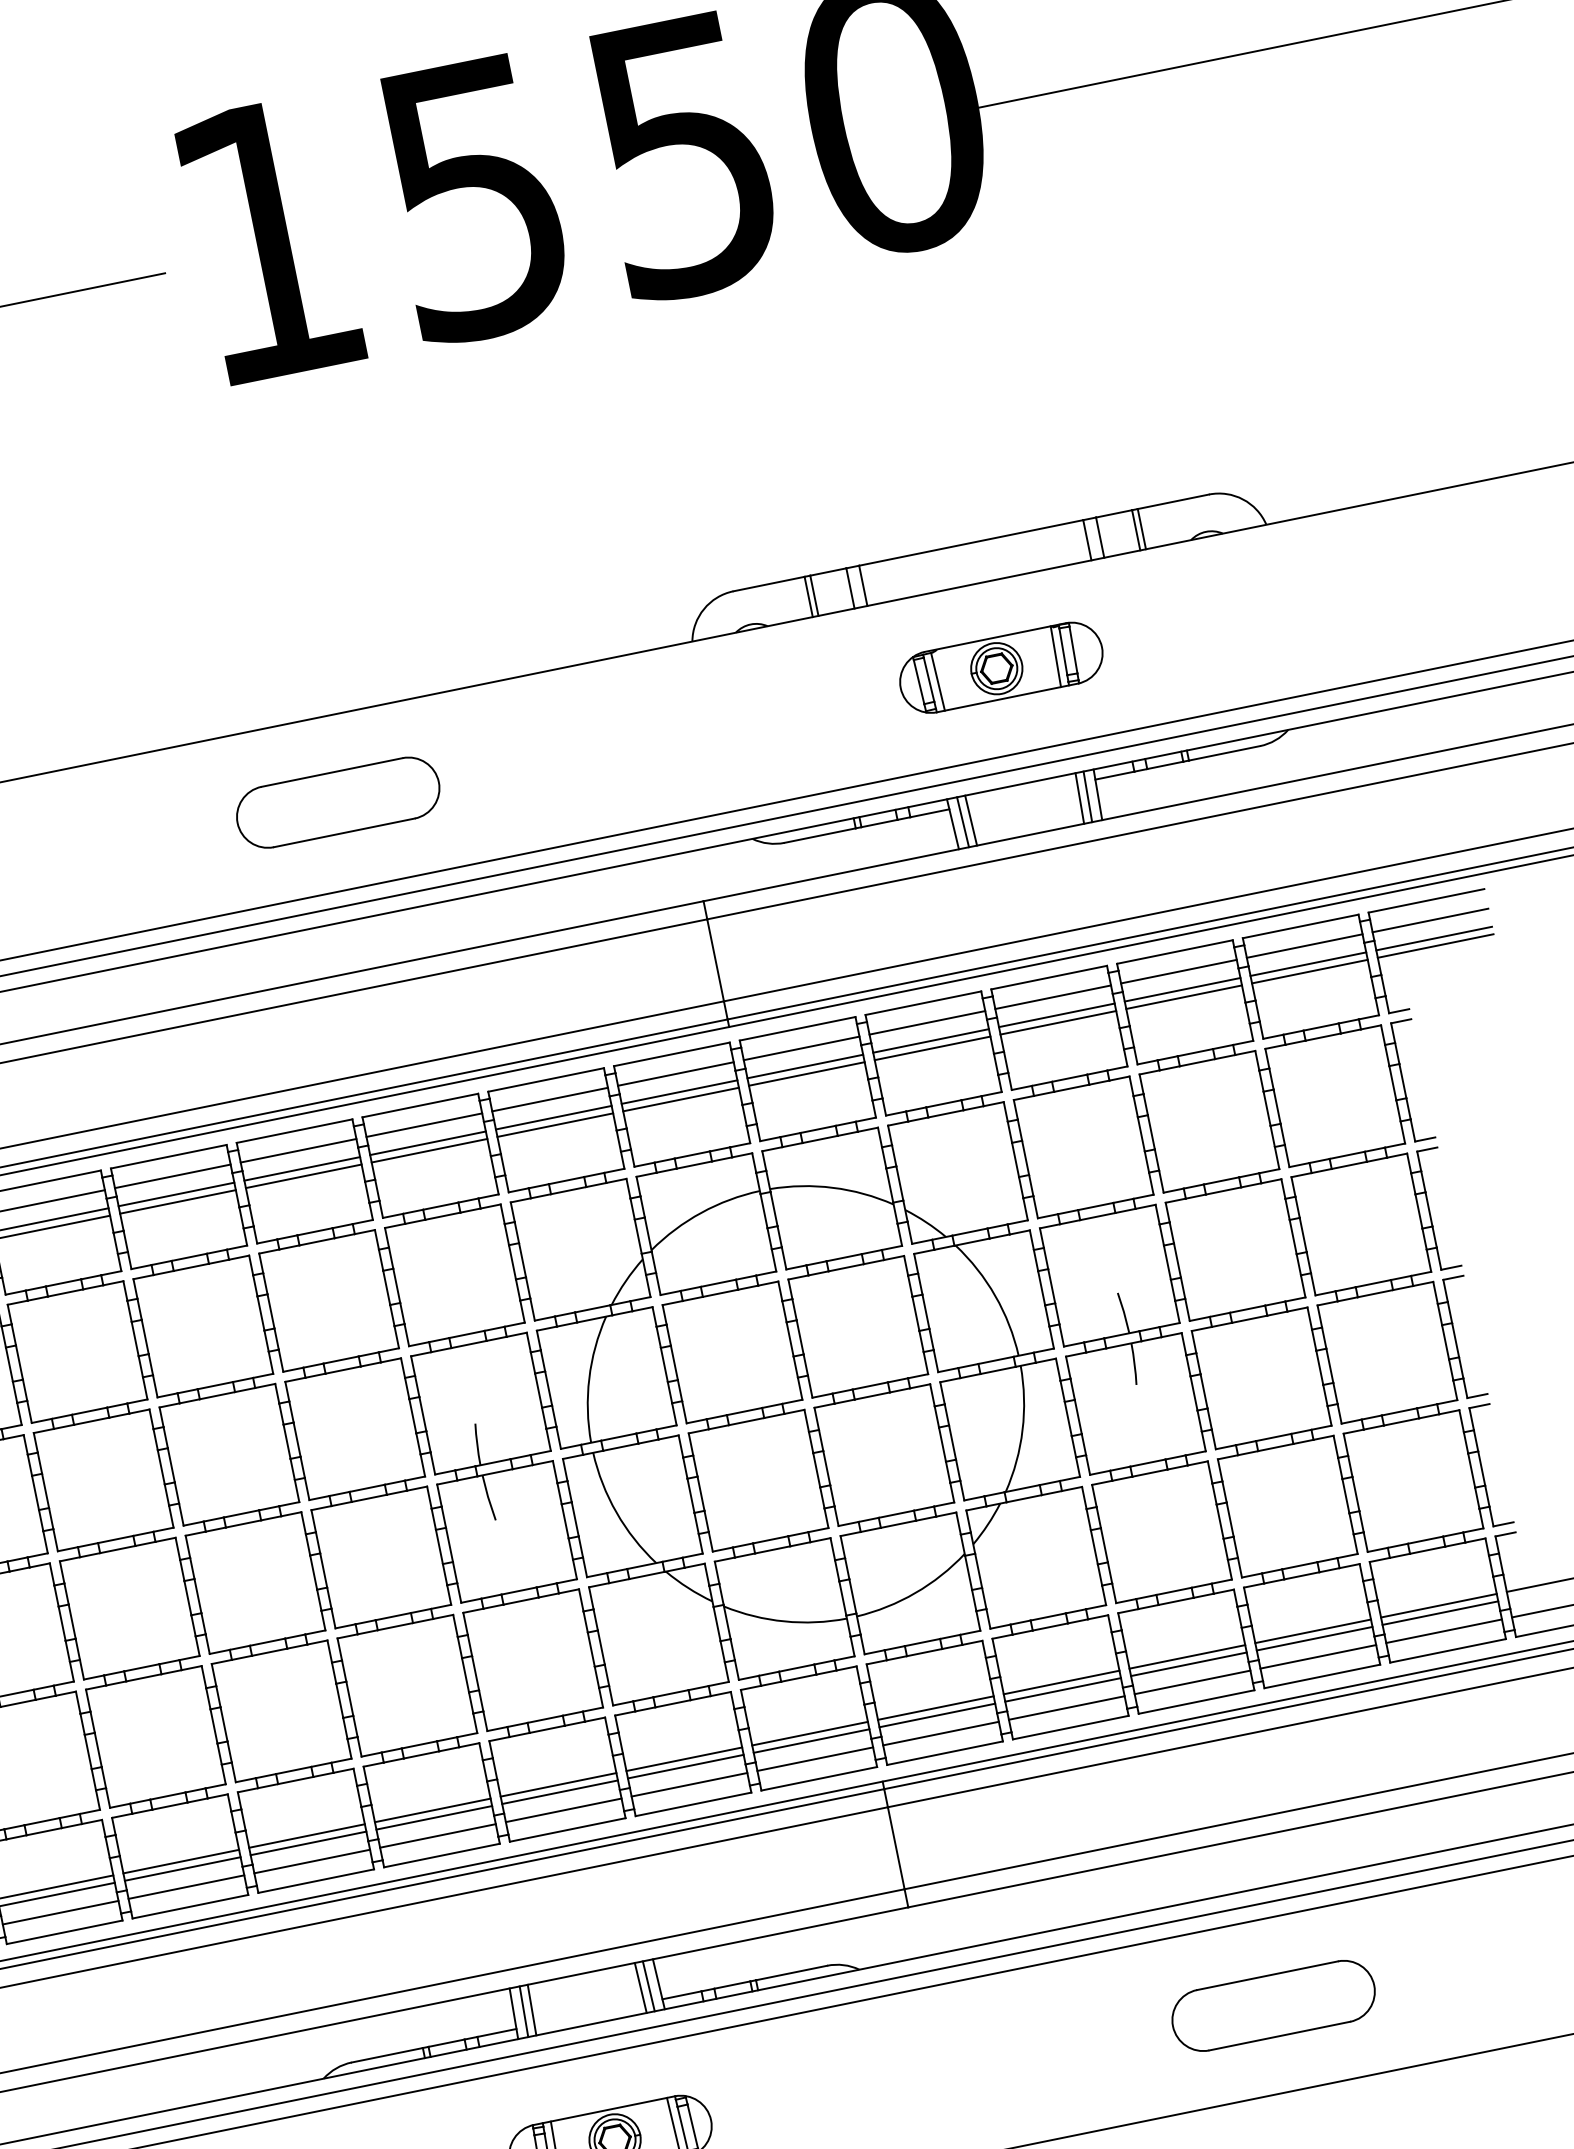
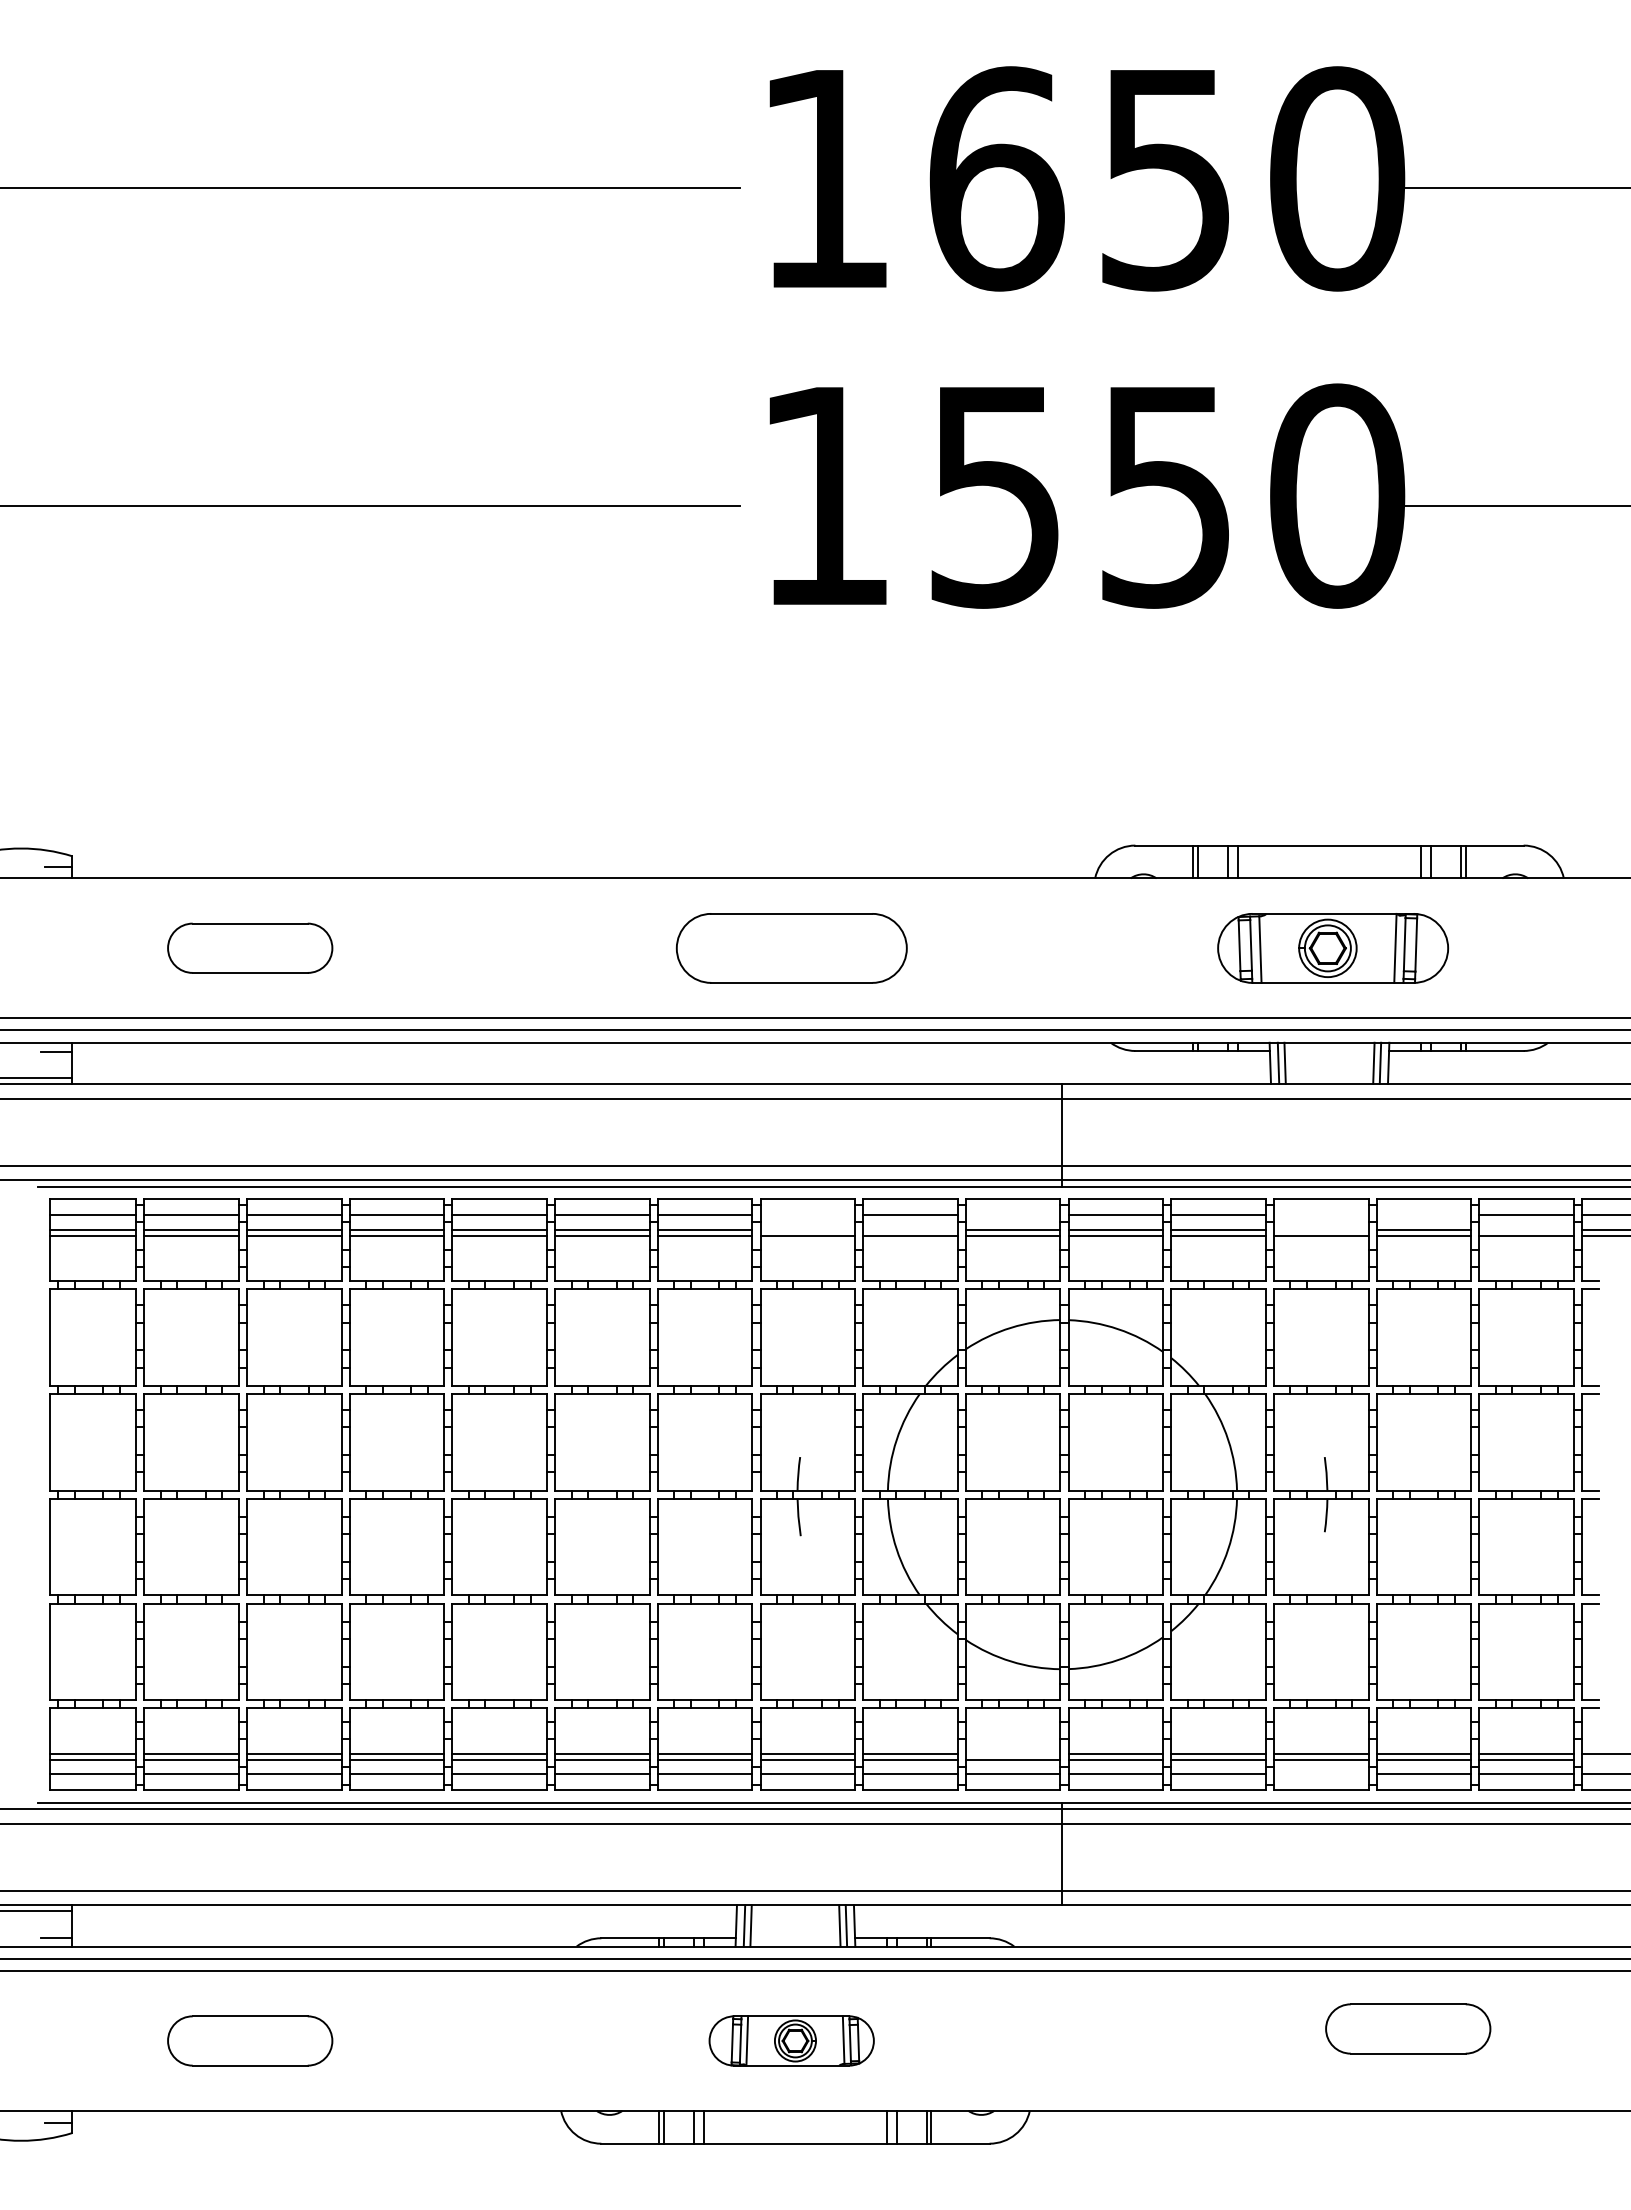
part: (1001, 666) -> (1333, 947), size x1.4
part: (337, 801) -> (791, 947), size x1.4
line: (1308, 964) -> (1526, 1229), removed
line: (1178, 971) -> (1423, 1214), removed
line: (1053, 996) -> (1321, 1214), removed
line: (1057, 1015) -> (1321, 1229), removed
line: (674, 1073) -> (1012, 1214), removed
line: (553, 1117) -> (910, 1229), removed
line: (423, 1124) -> (807, 1214), removed
line: (427, 1143) -> (807, 1229), removed
line: (1192, 1682) -> (1321, 1774), removed
line: (809, 1733) -> (1012, 1753), removed
part: (1273, 2005) -> (1408, 2028), moved

